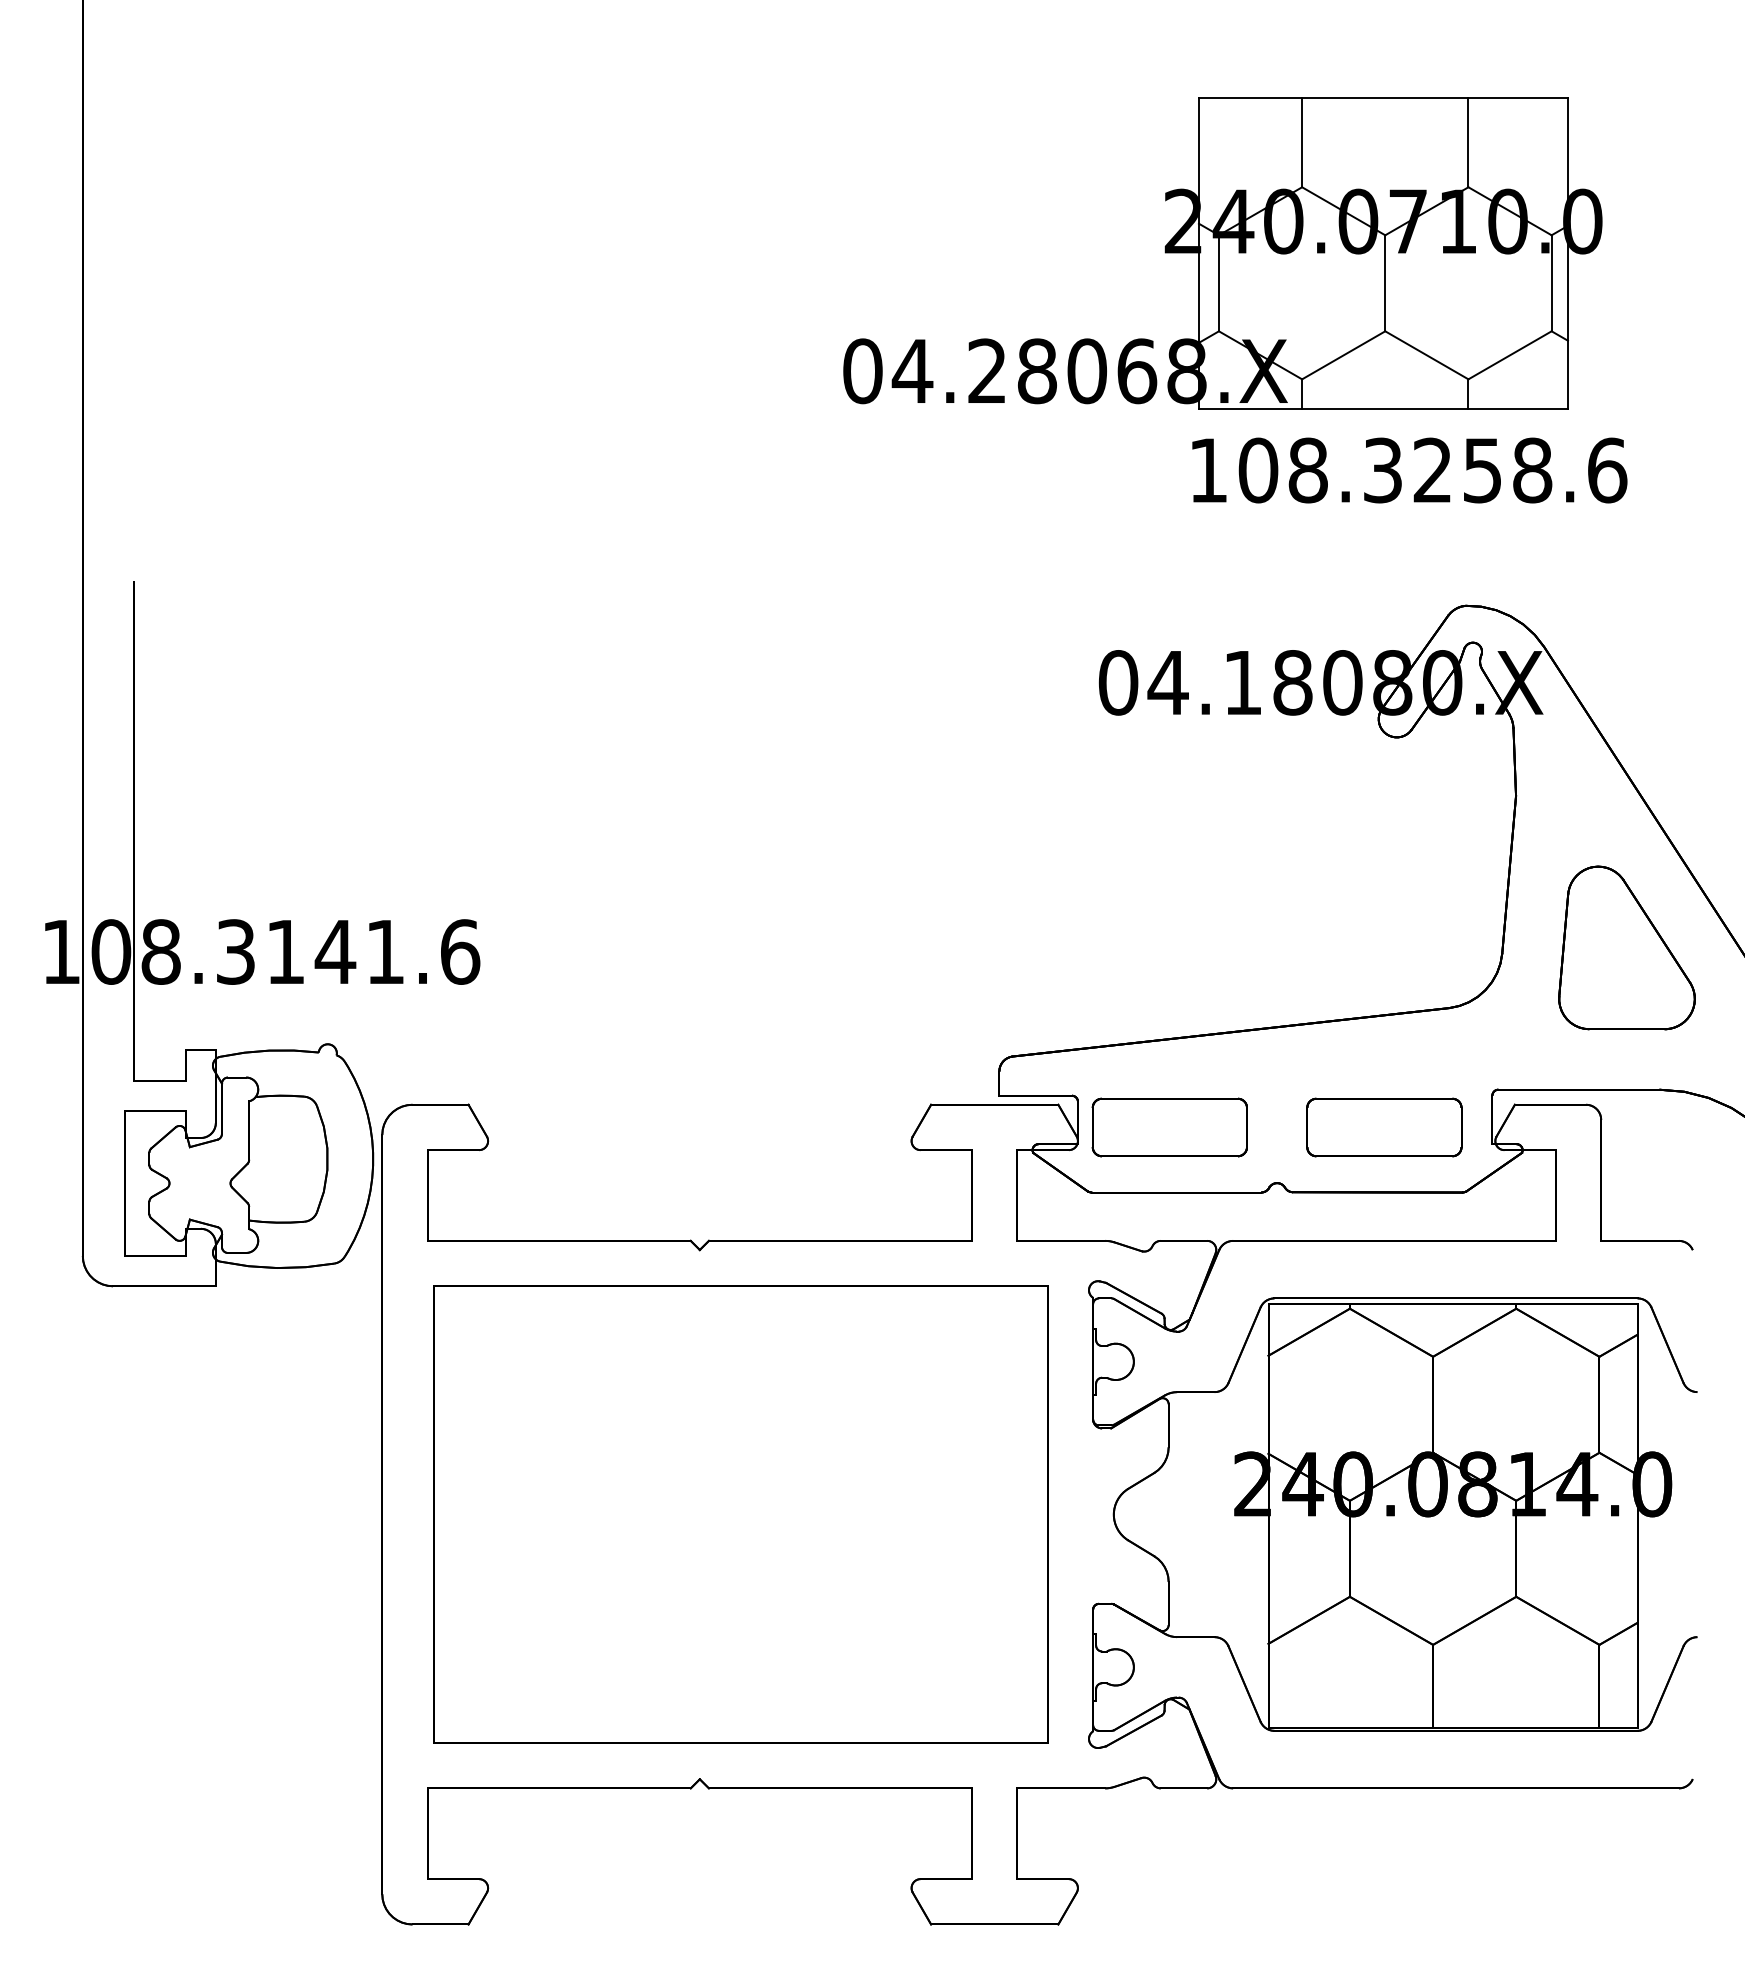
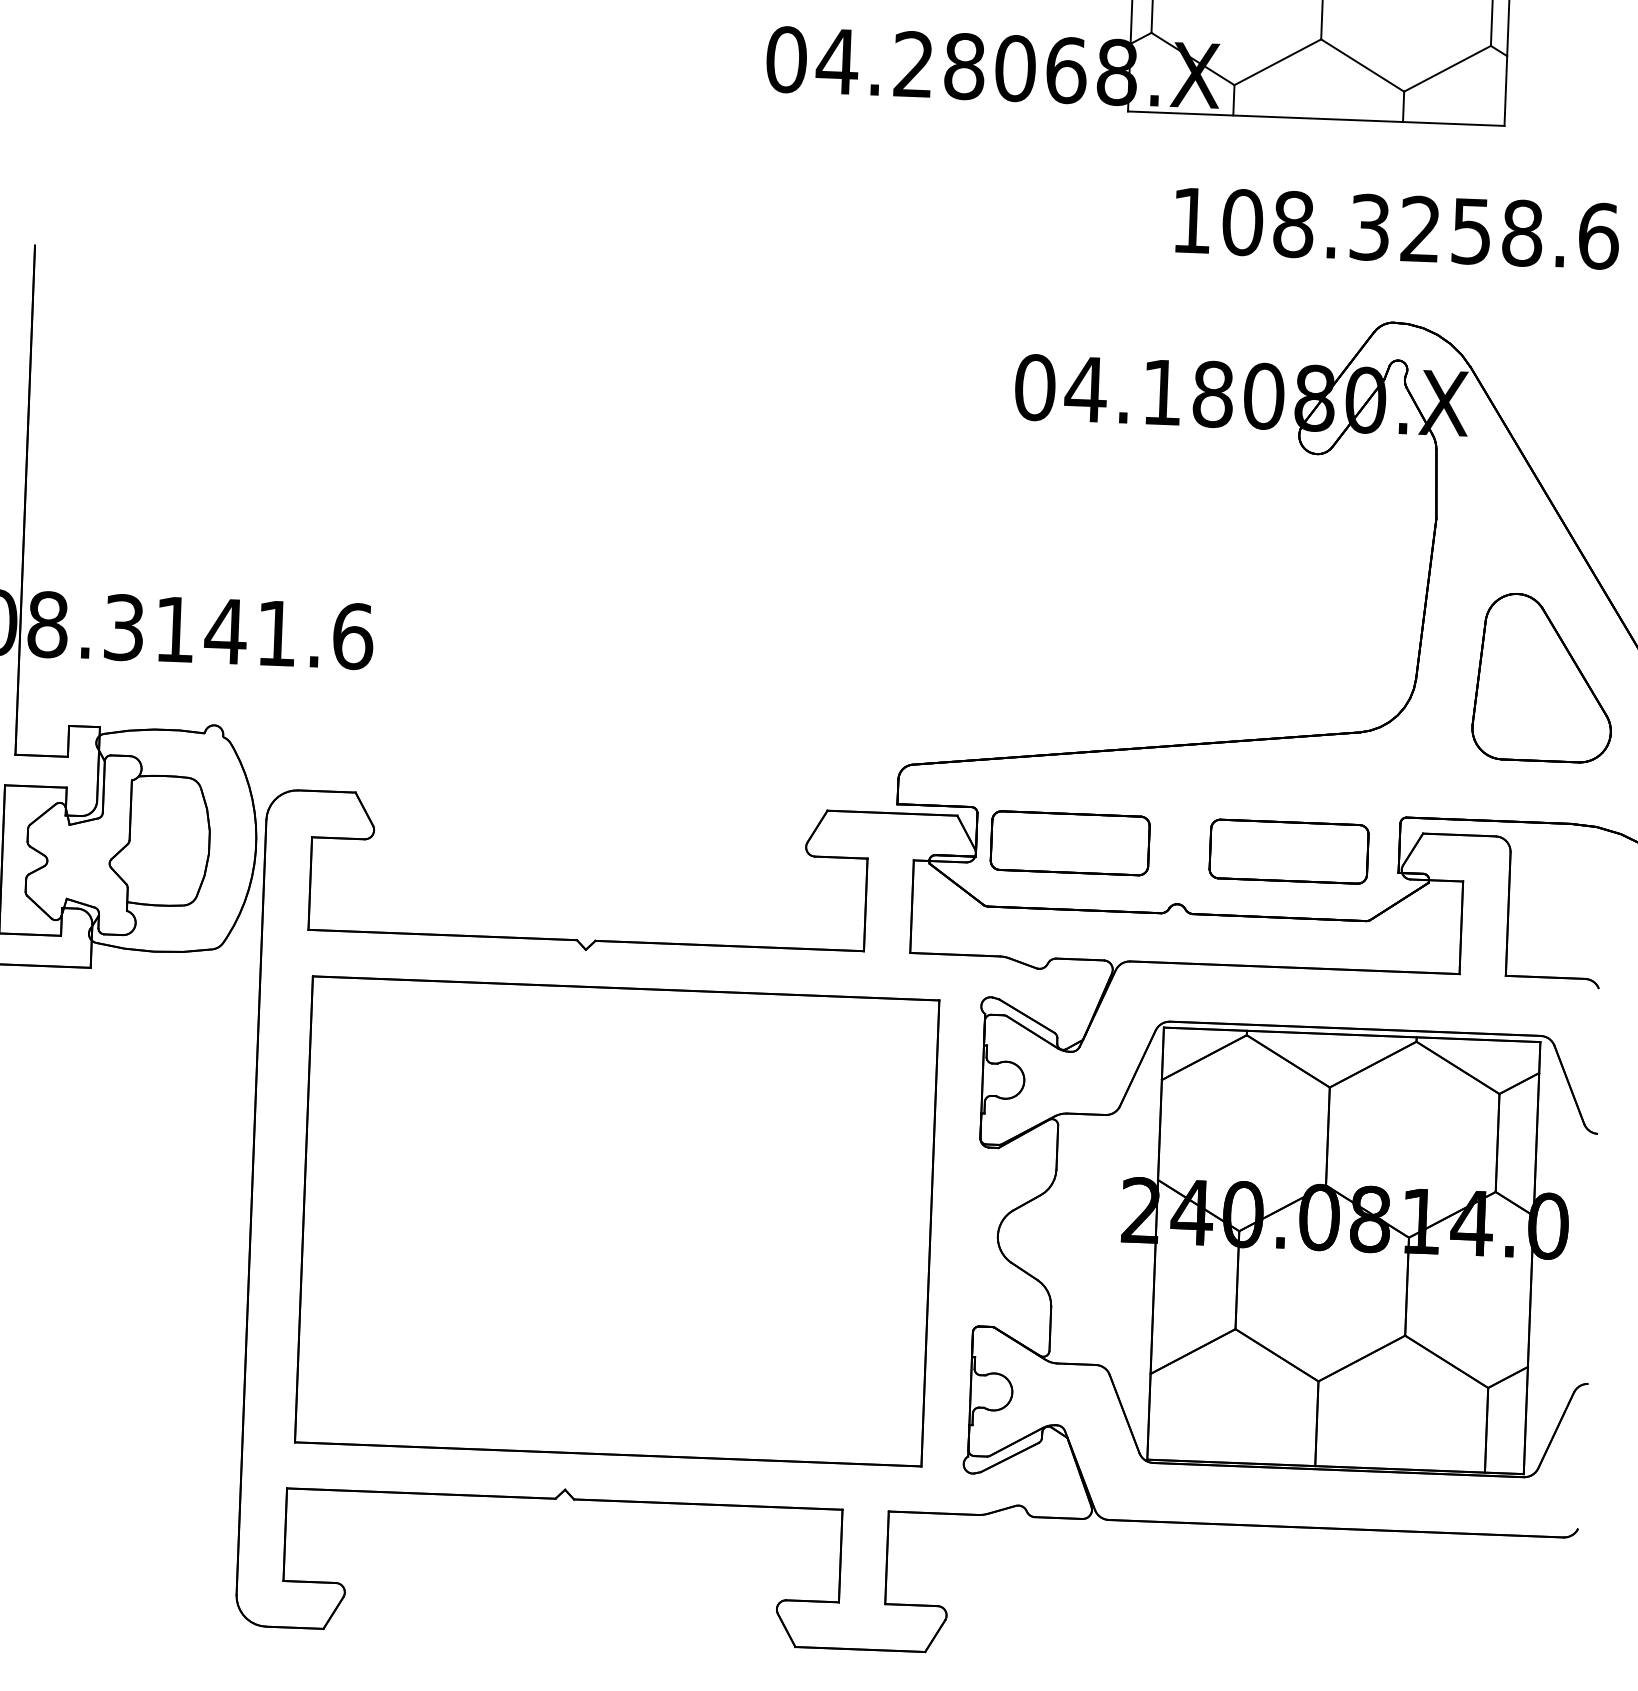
text: (1409, 470) -> (1396, 228), moved

